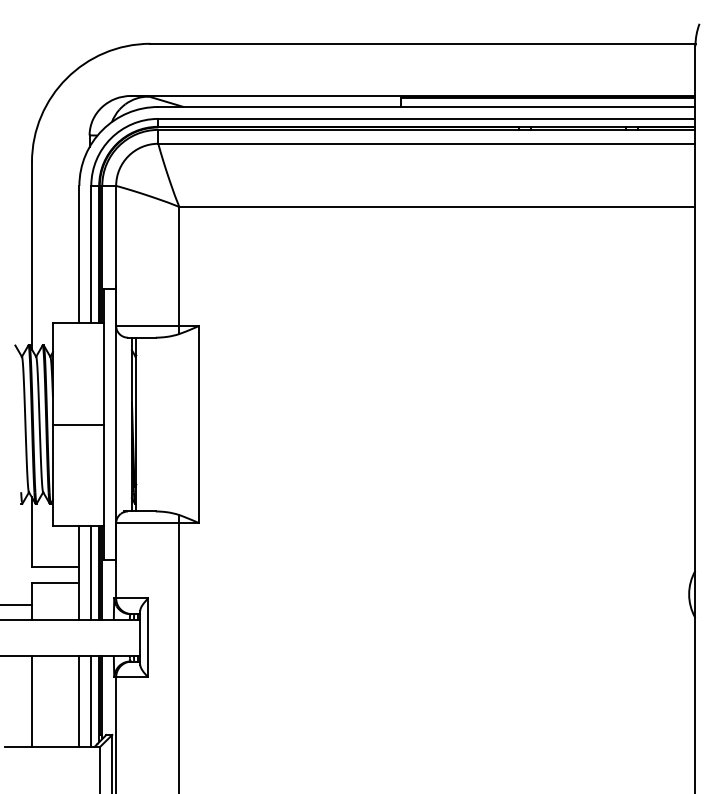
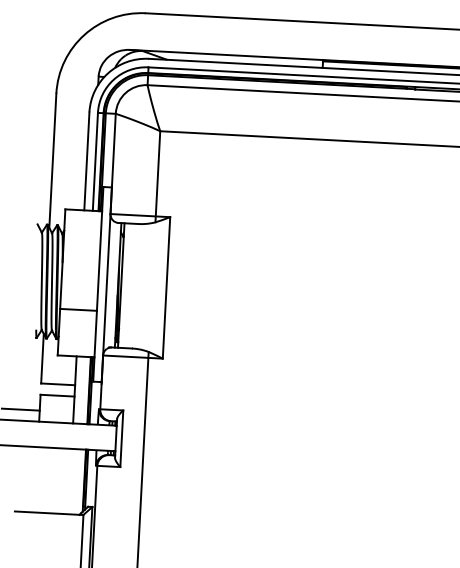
line: (78, 424) -> (78, 309), moved
line: (91, 573) -> (83, 390), removed
line: (31, 700) -> (35, 479), removed
line: (79, 700) -> (70, 481), removed
line: (91, 700) -> (78, 481), removed

